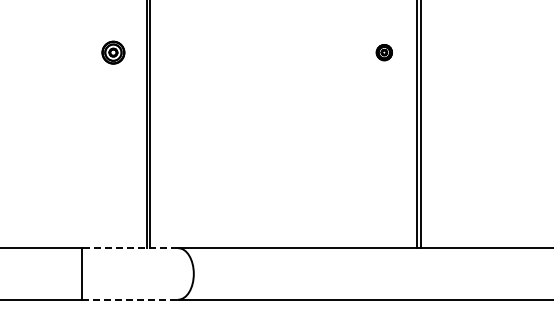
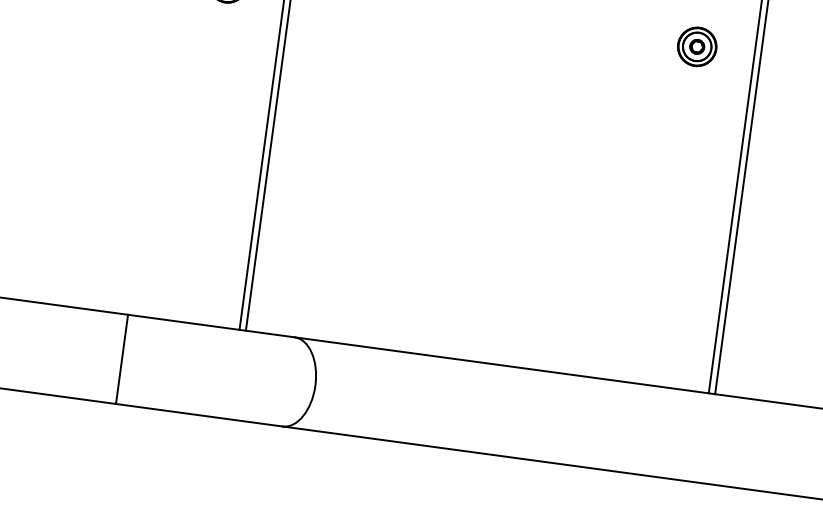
part: (384, 52) -> (697, 46), size x1.43
line: (129, 248) -> (209, 326), dashed -> solid
line: (130, 299) -> (199, 414), dashed -> solid

